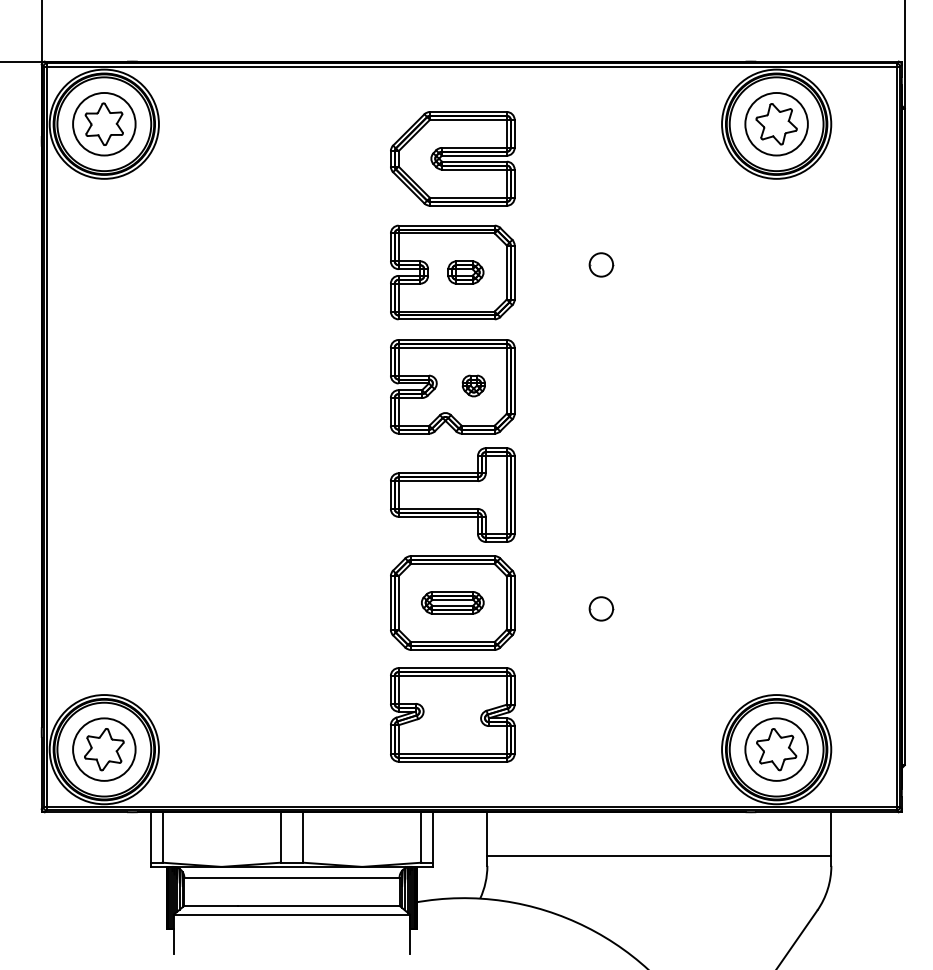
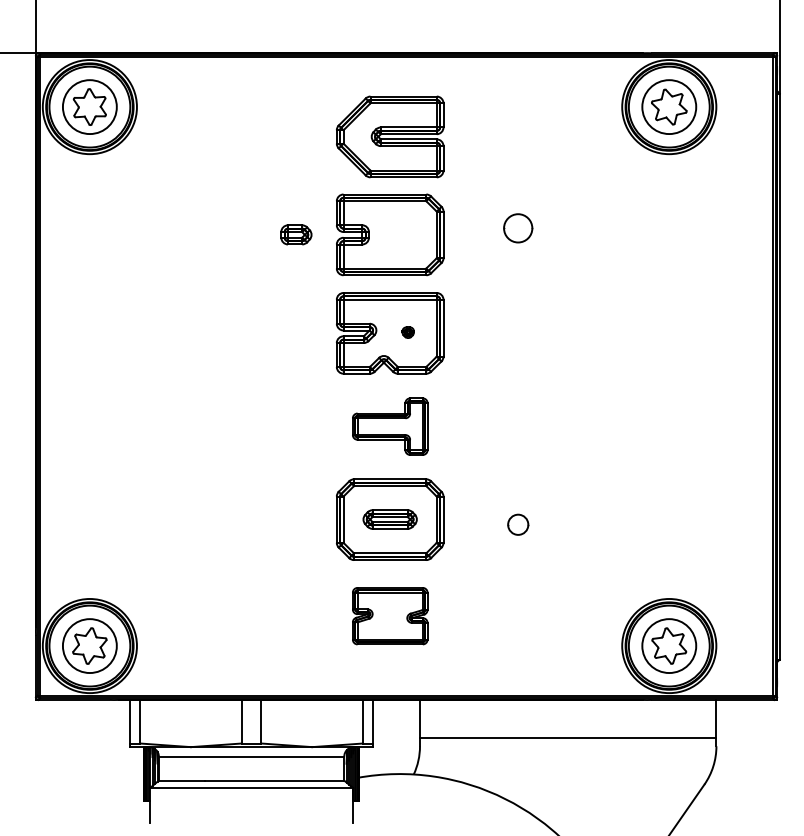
part: (601, 264) -> (518, 227), size x1.4
part: (465, 272) -> (295, 234), moved
part: (473, 385) -> (408, 332), size x0.6
part: (452, 494) -> (389, 426), size x0.7
part: (452, 714) -> (389, 615), size x0.7

